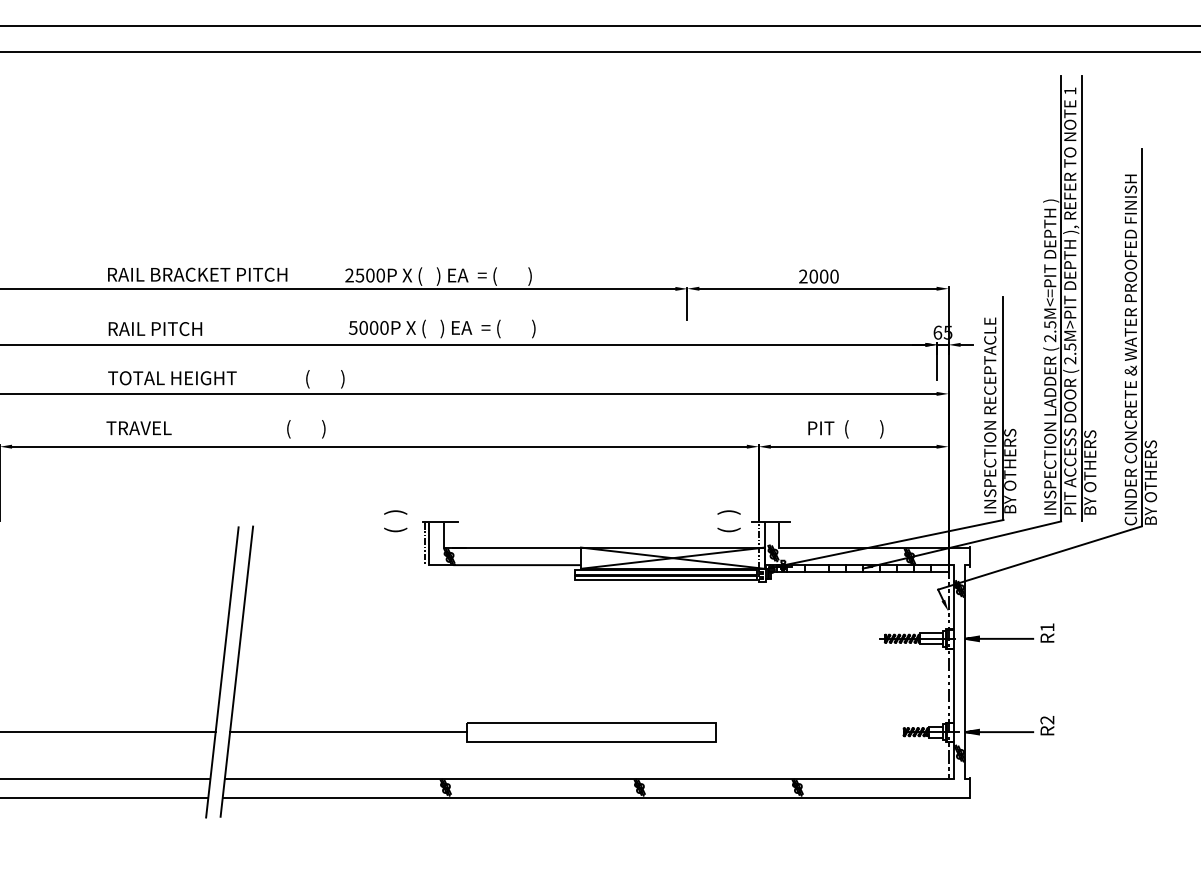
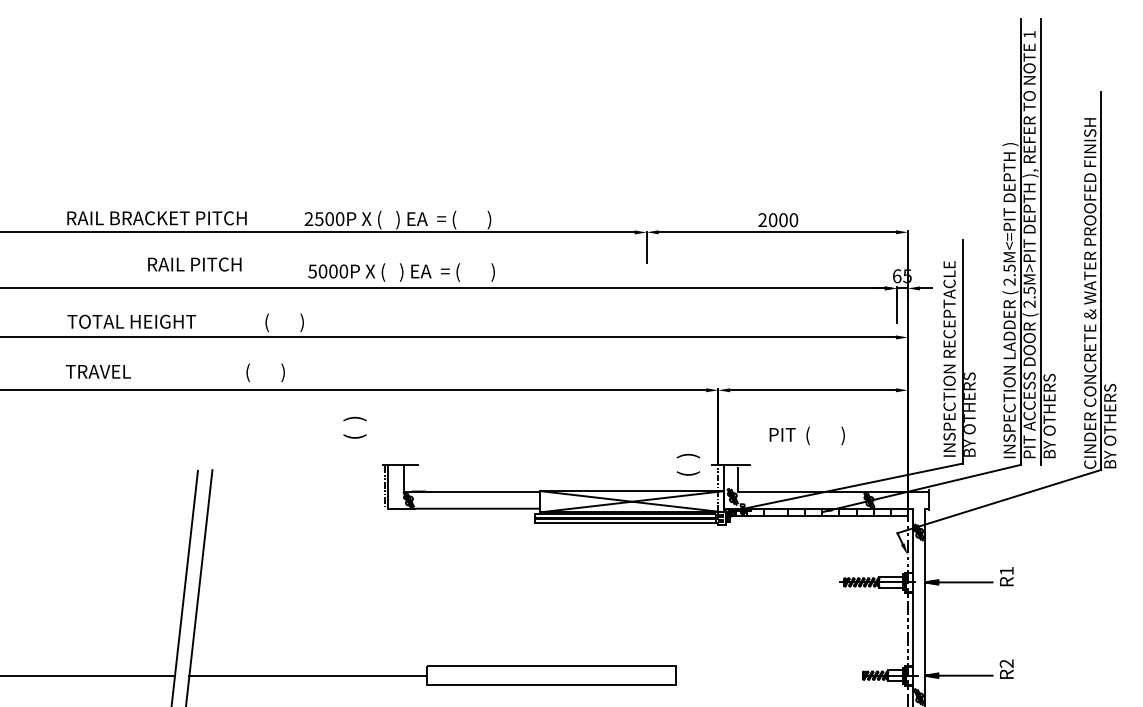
text: (155, 328) -> (194, 264), moved
text: (845, 429) -> (806, 436), moved
text: (395, 521) -> (354, 428), moved

